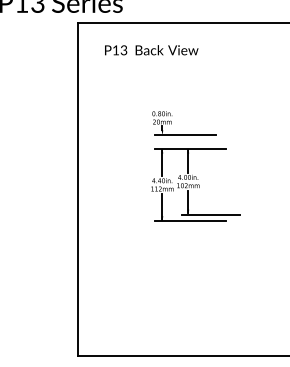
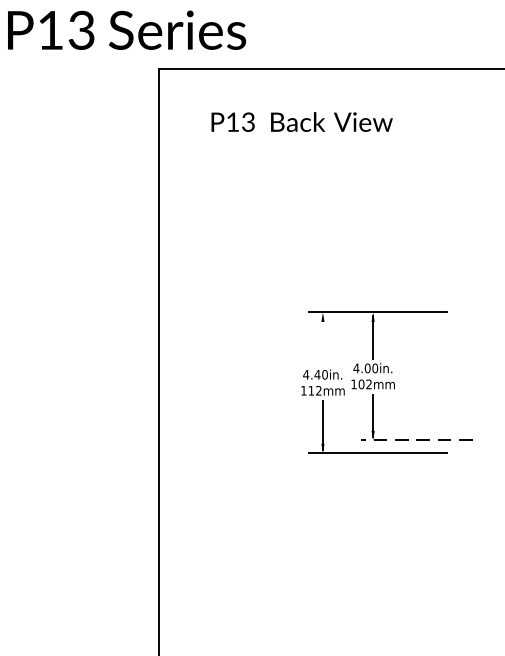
part: (184, 134) -> (365, 285), removed
line: (162, 162) -> (323, 339), removed
line: (210, 214) -> (415, 440), solid -> dashed

